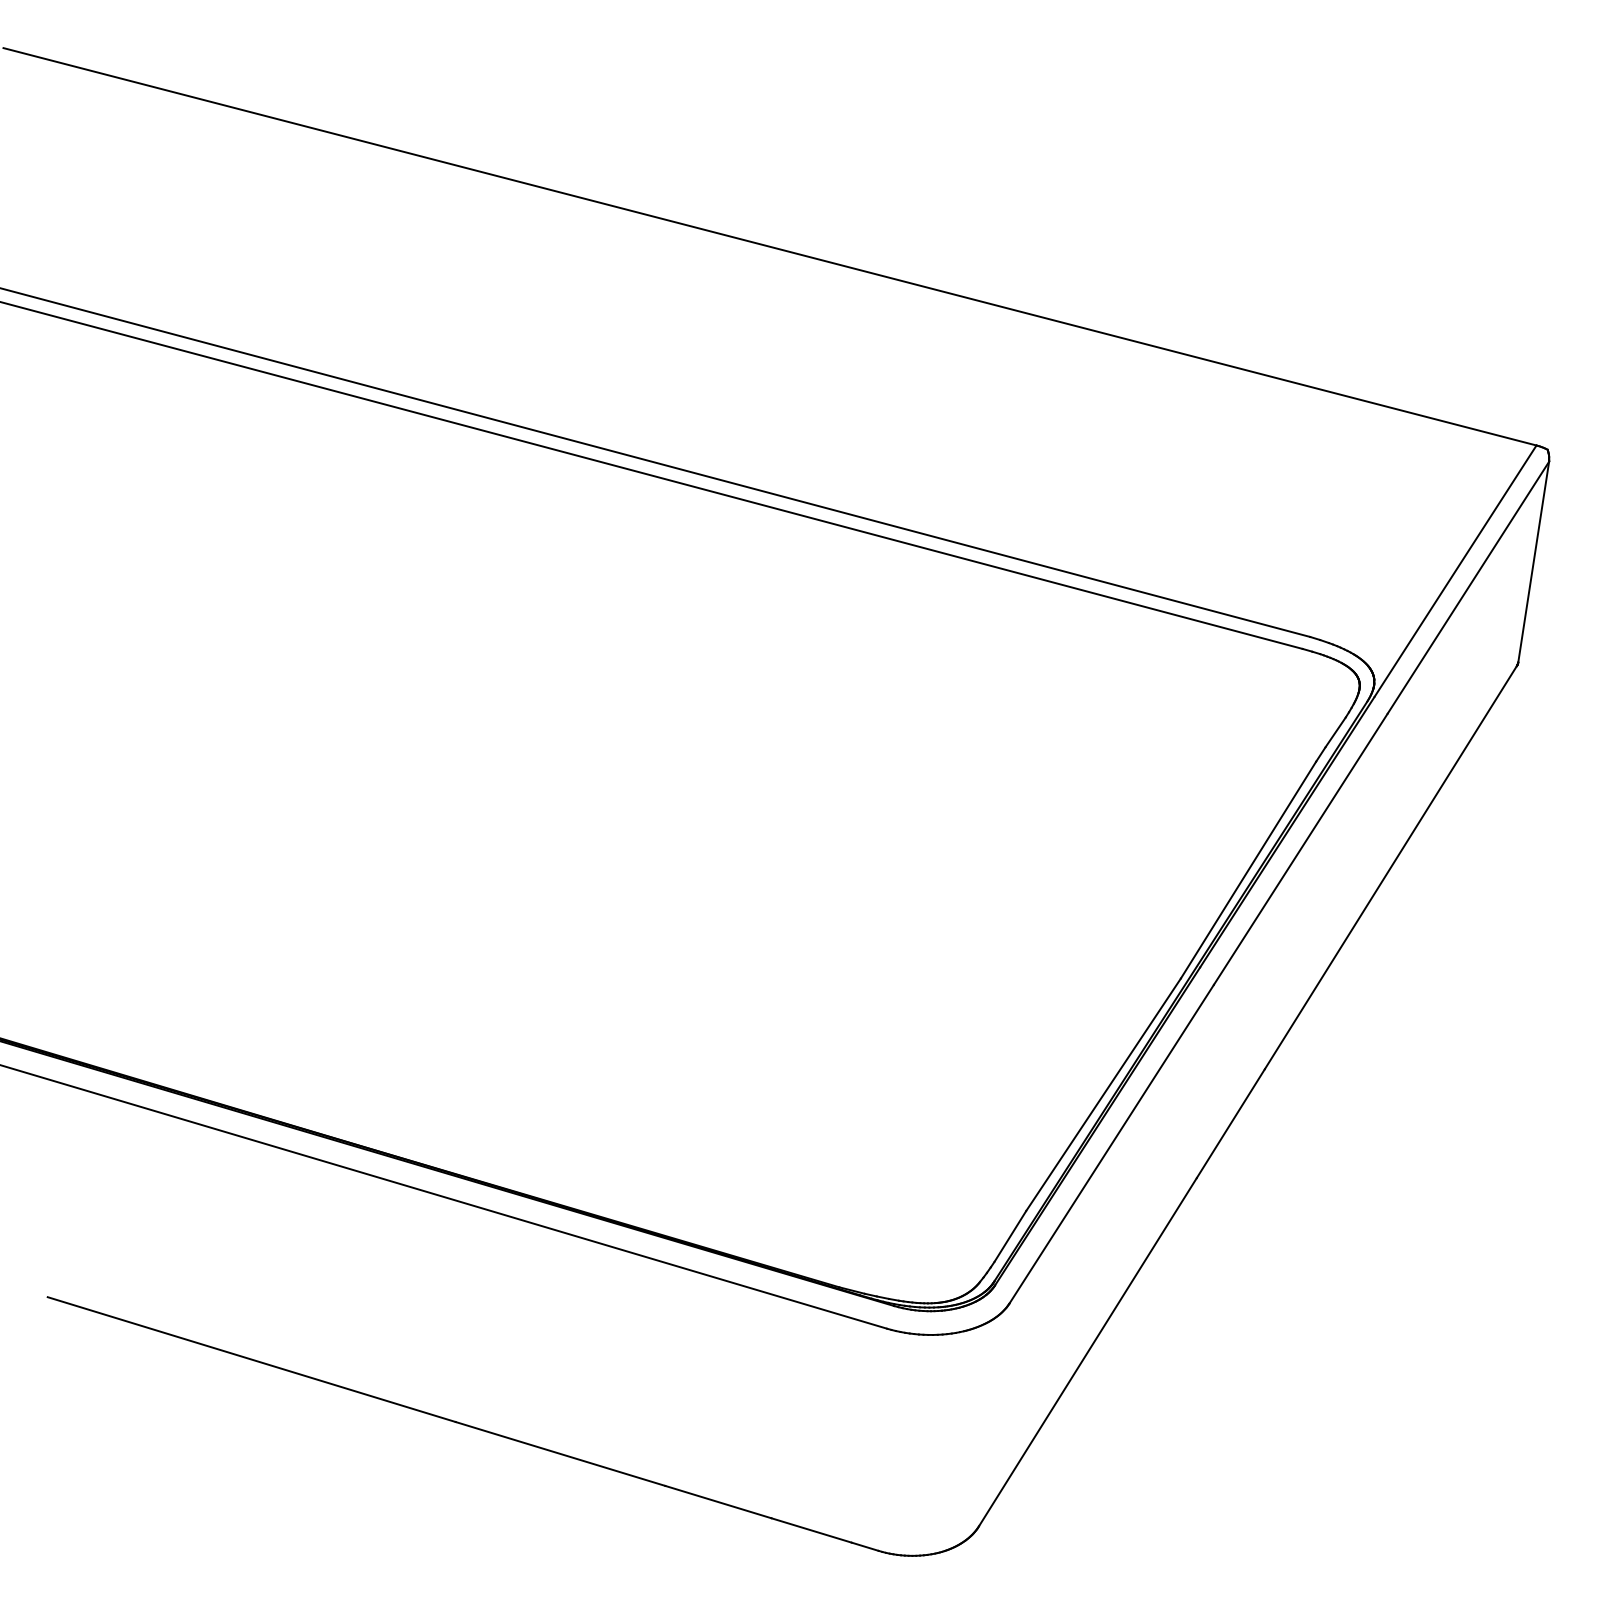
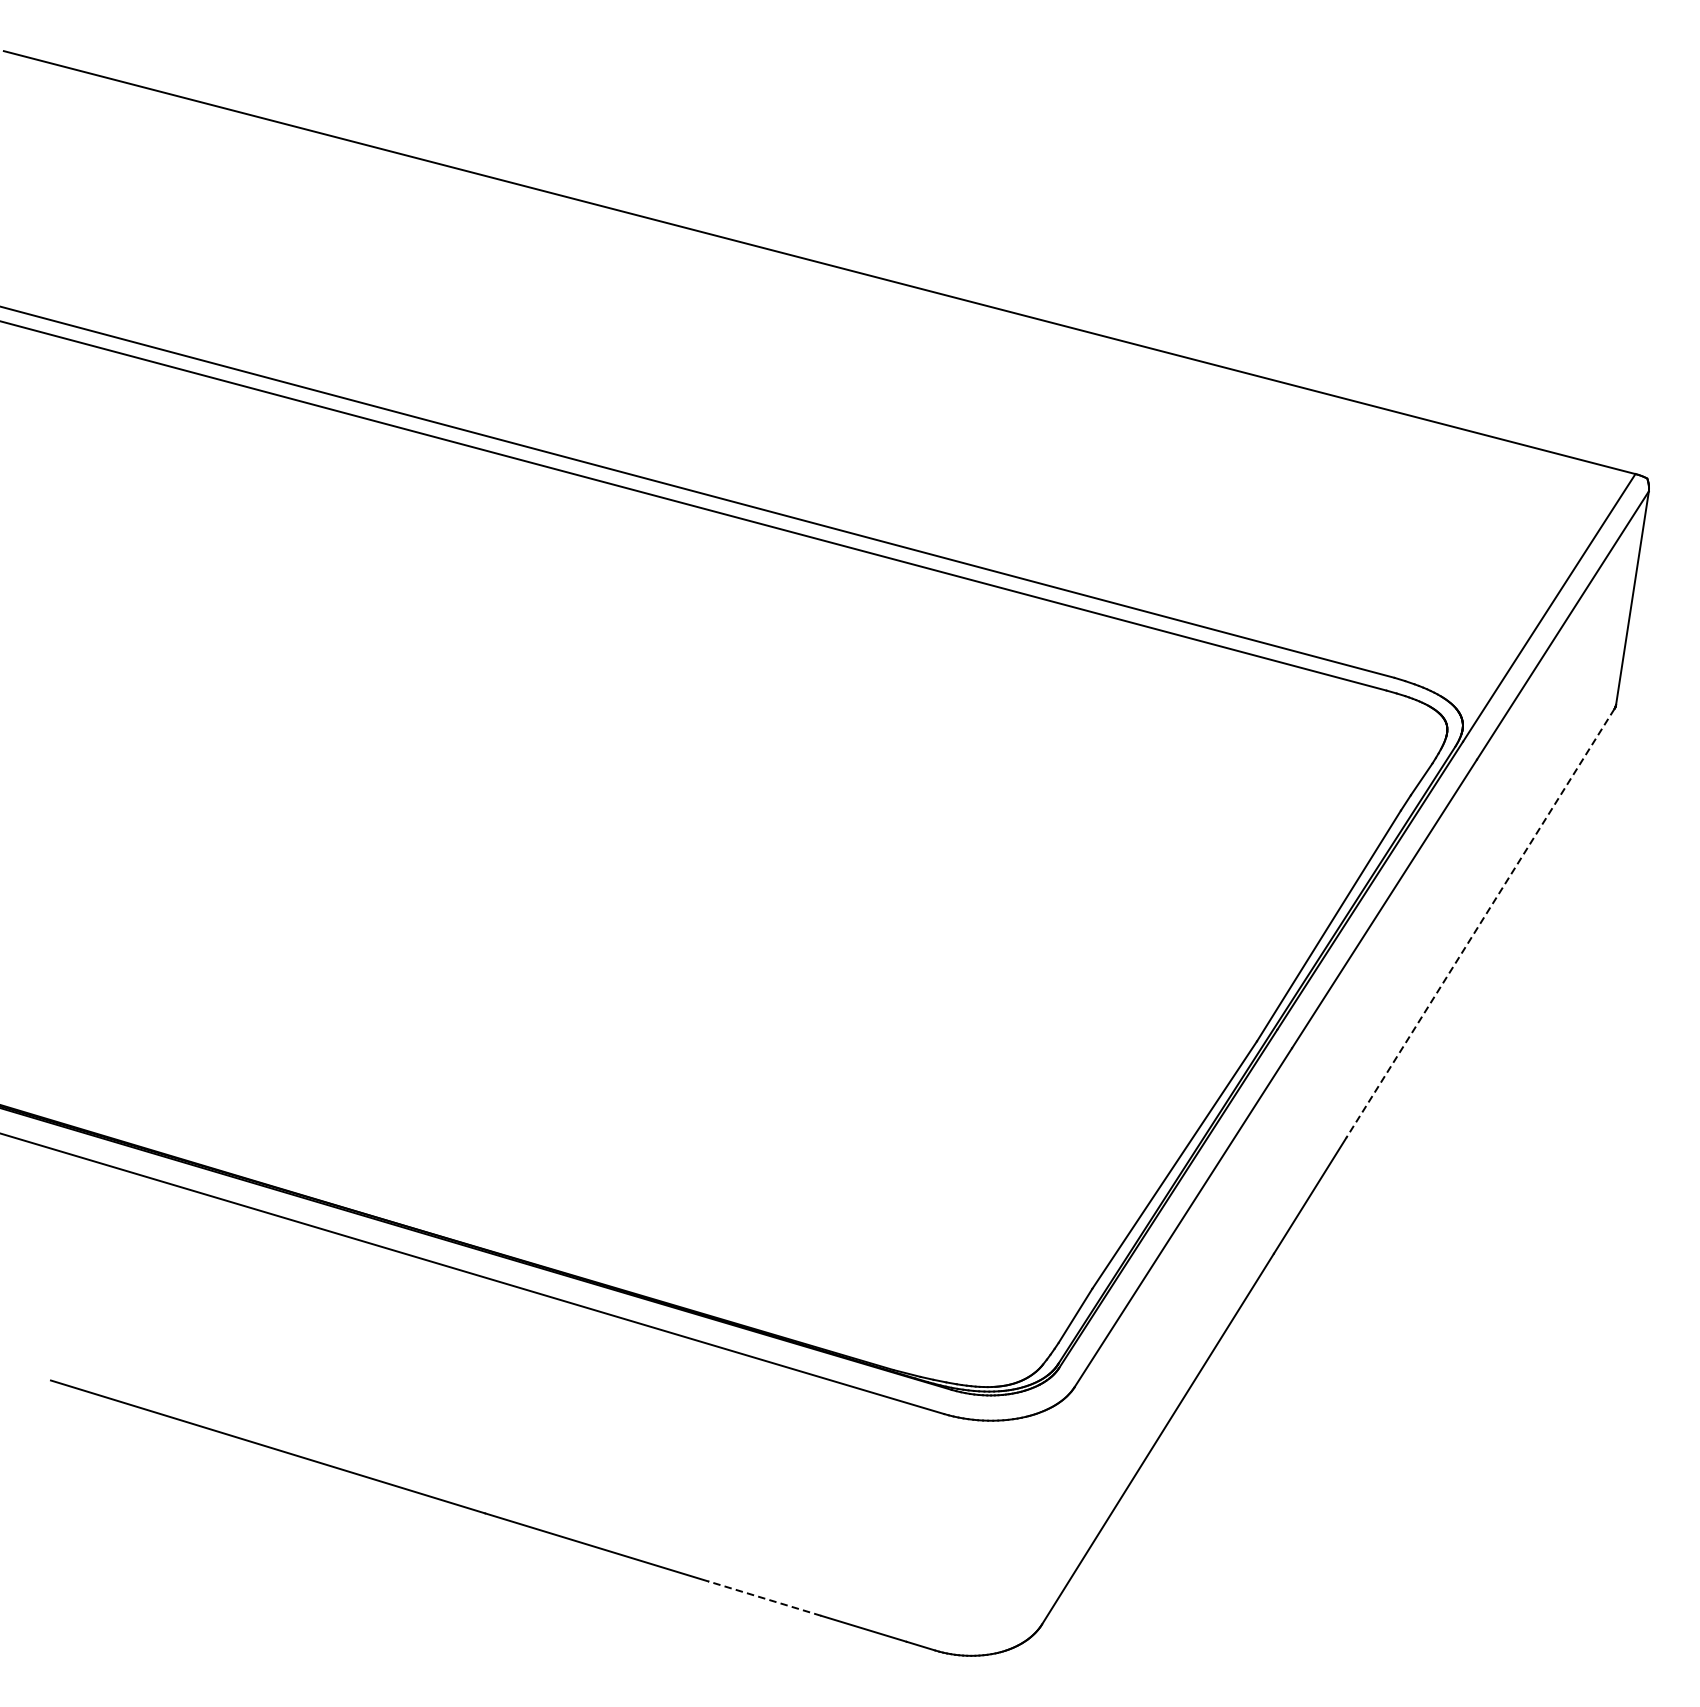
line: (1390, 867) -> (1480, 923), solid -> dashed
line: (718, 1502) -> (764, 1599), solid -> dashed

